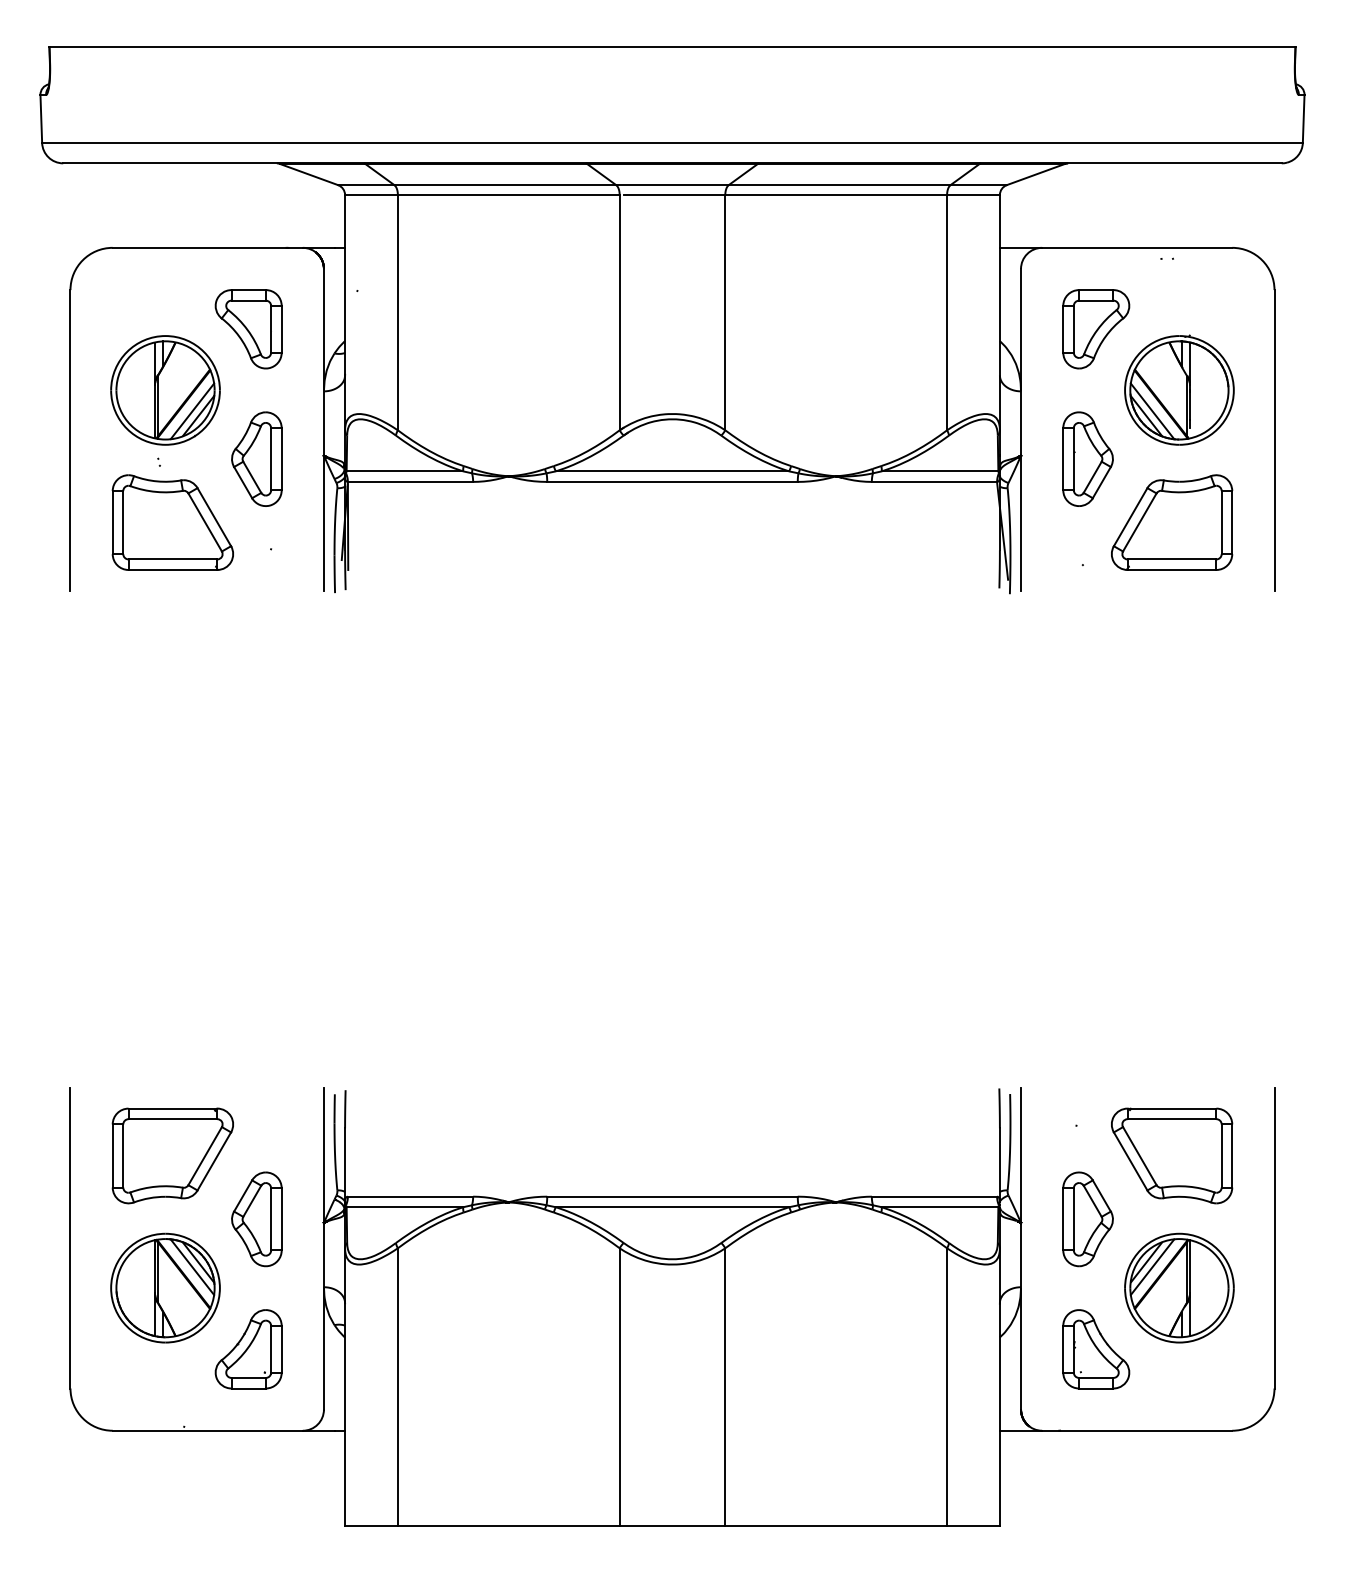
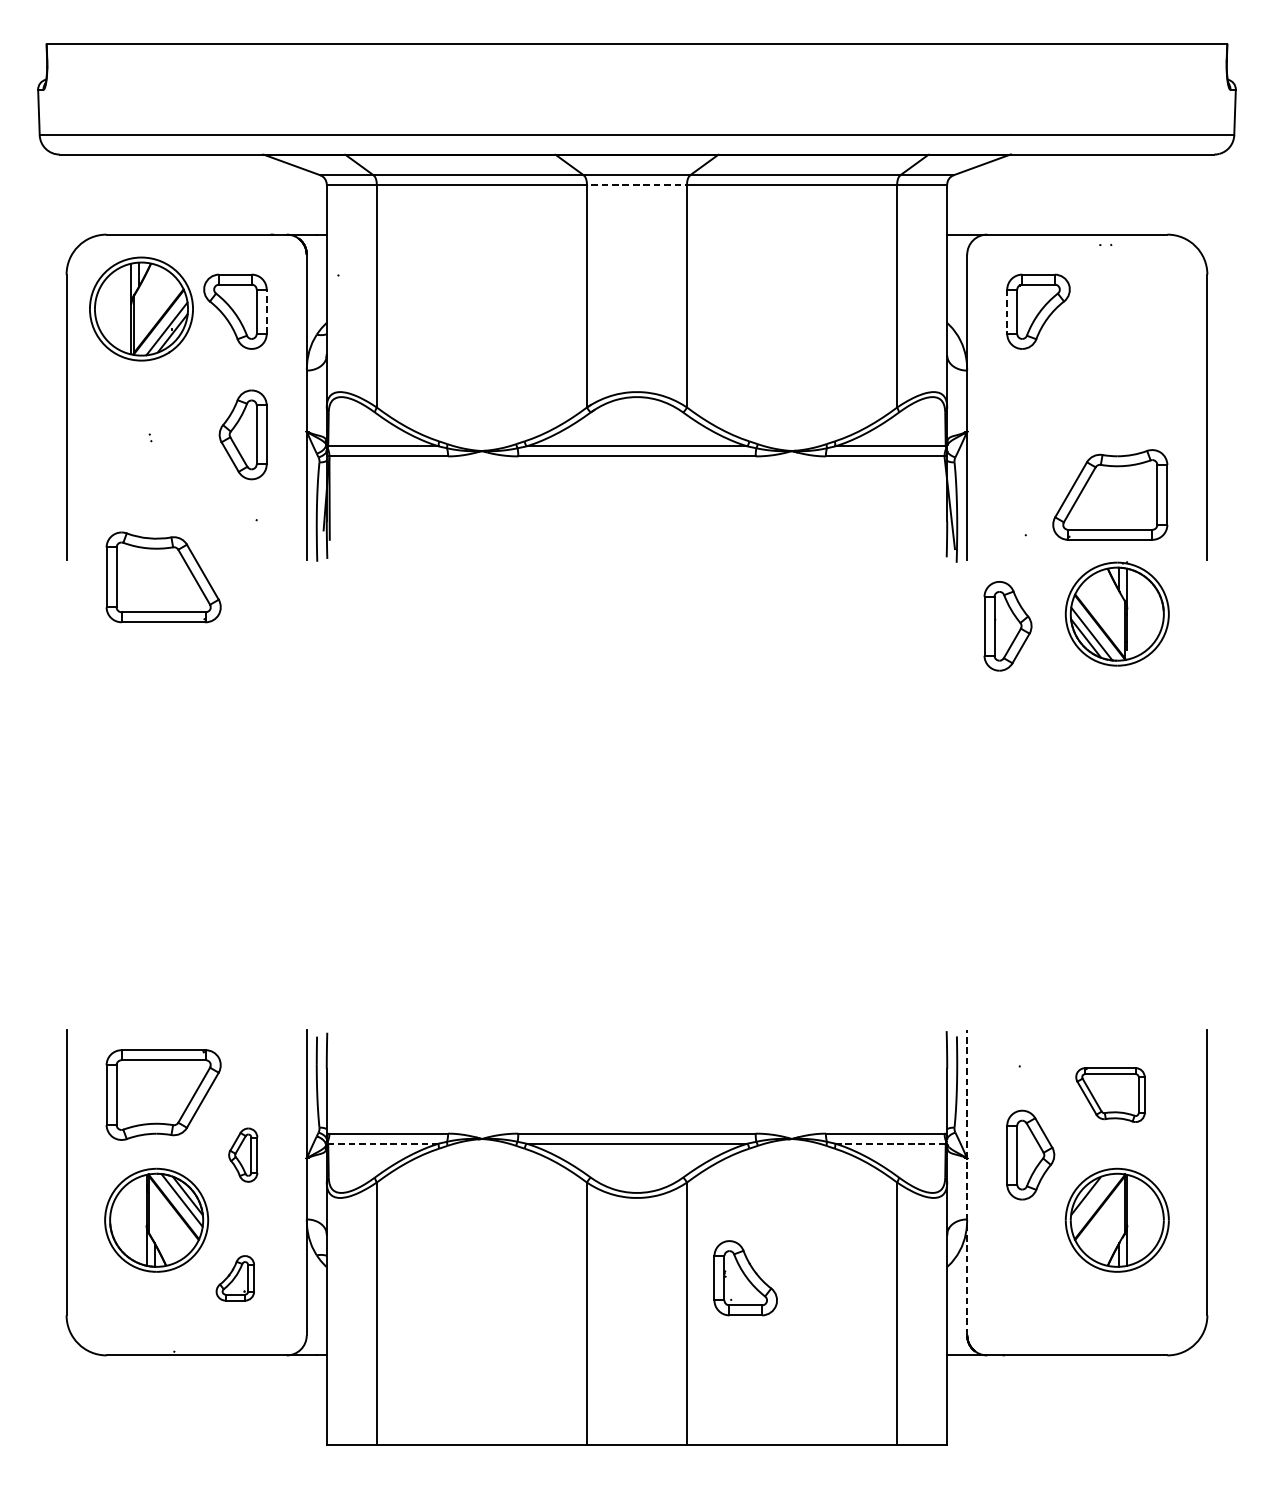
line: (674, 195) -> (638, 185), solid -> dashed
line: (281, 328) -> (266, 311), solid -> dashed
line: (1063, 329) -> (1007, 311), solid -> dashed
part: (1179, 389) -> (1117, 613), moved
part: (165, 390) -> (141, 309), moved
part: (1087, 458) -> (1007, 625), moved
part: (172, 522) -> (163, 577), moved
part: (1172, 1155) -> (1110, 1094), size x0.6
line: (404, 1207) -> (383, 1143), solid -> dashed
line: (939, 1207) -> (889, 1143), solid -> dashed
part: (256, 1219) -> (242, 1155), size x0.6
line: (1021, 1248) -> (967, 1182), solid -> dashed
line: (1152, 1266) -> (1091, 1199), removed
part: (248, 1349) -> (235, 1278), size x0.6
part: (1096, 1349) -> (745, 1278), moved

